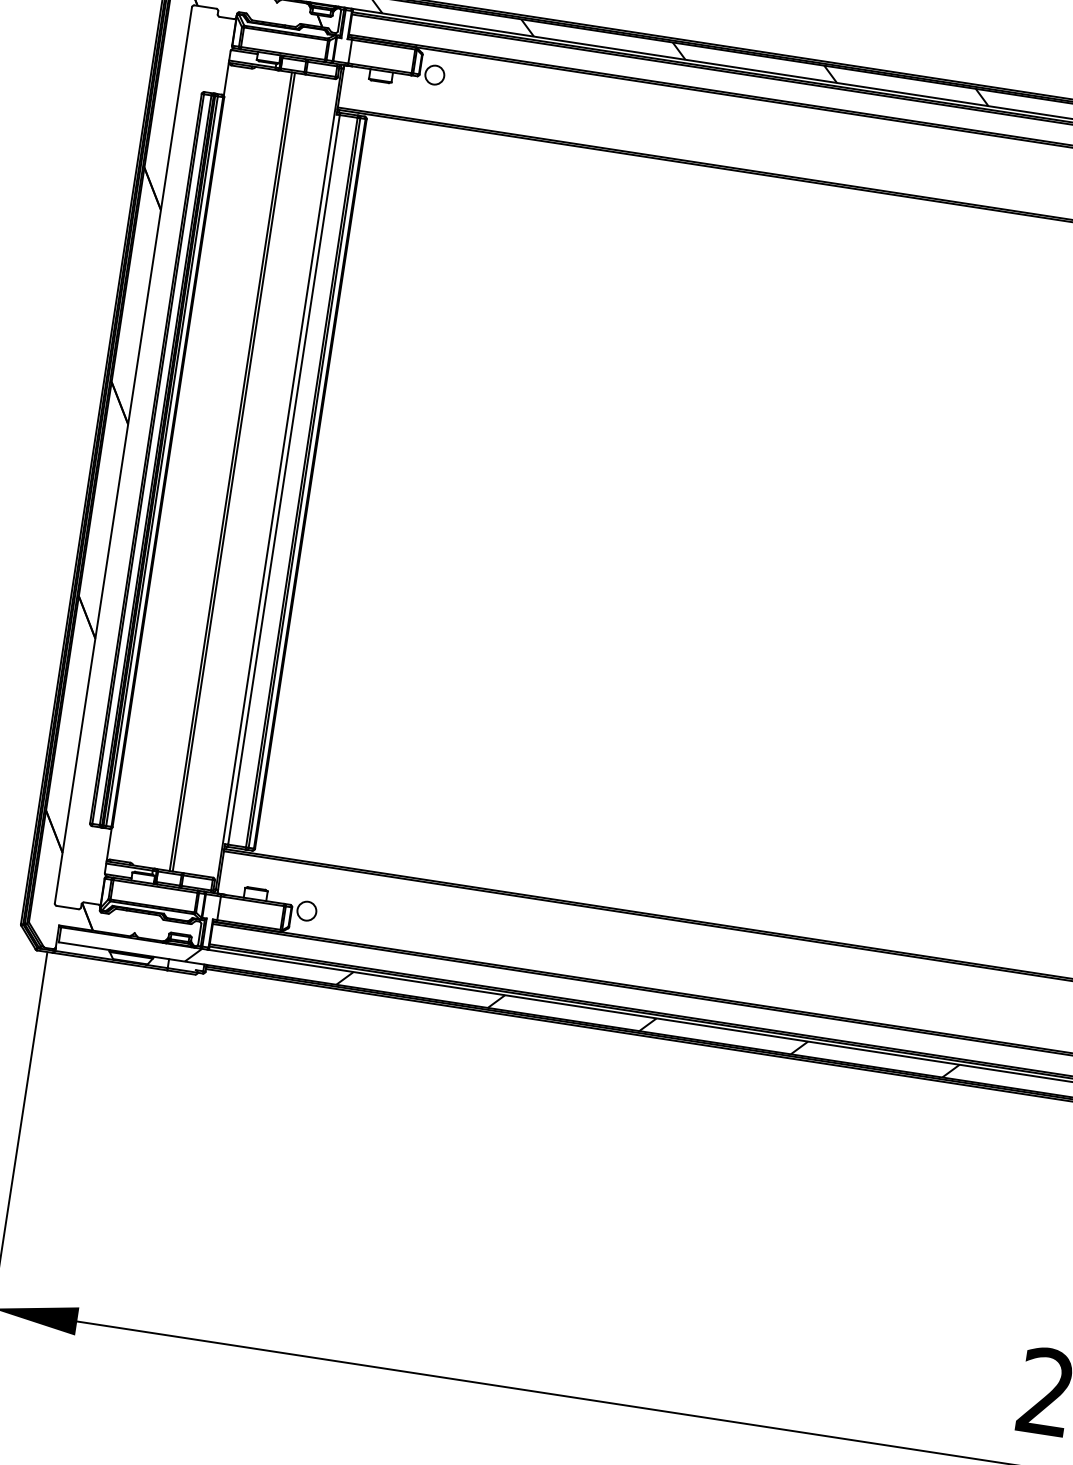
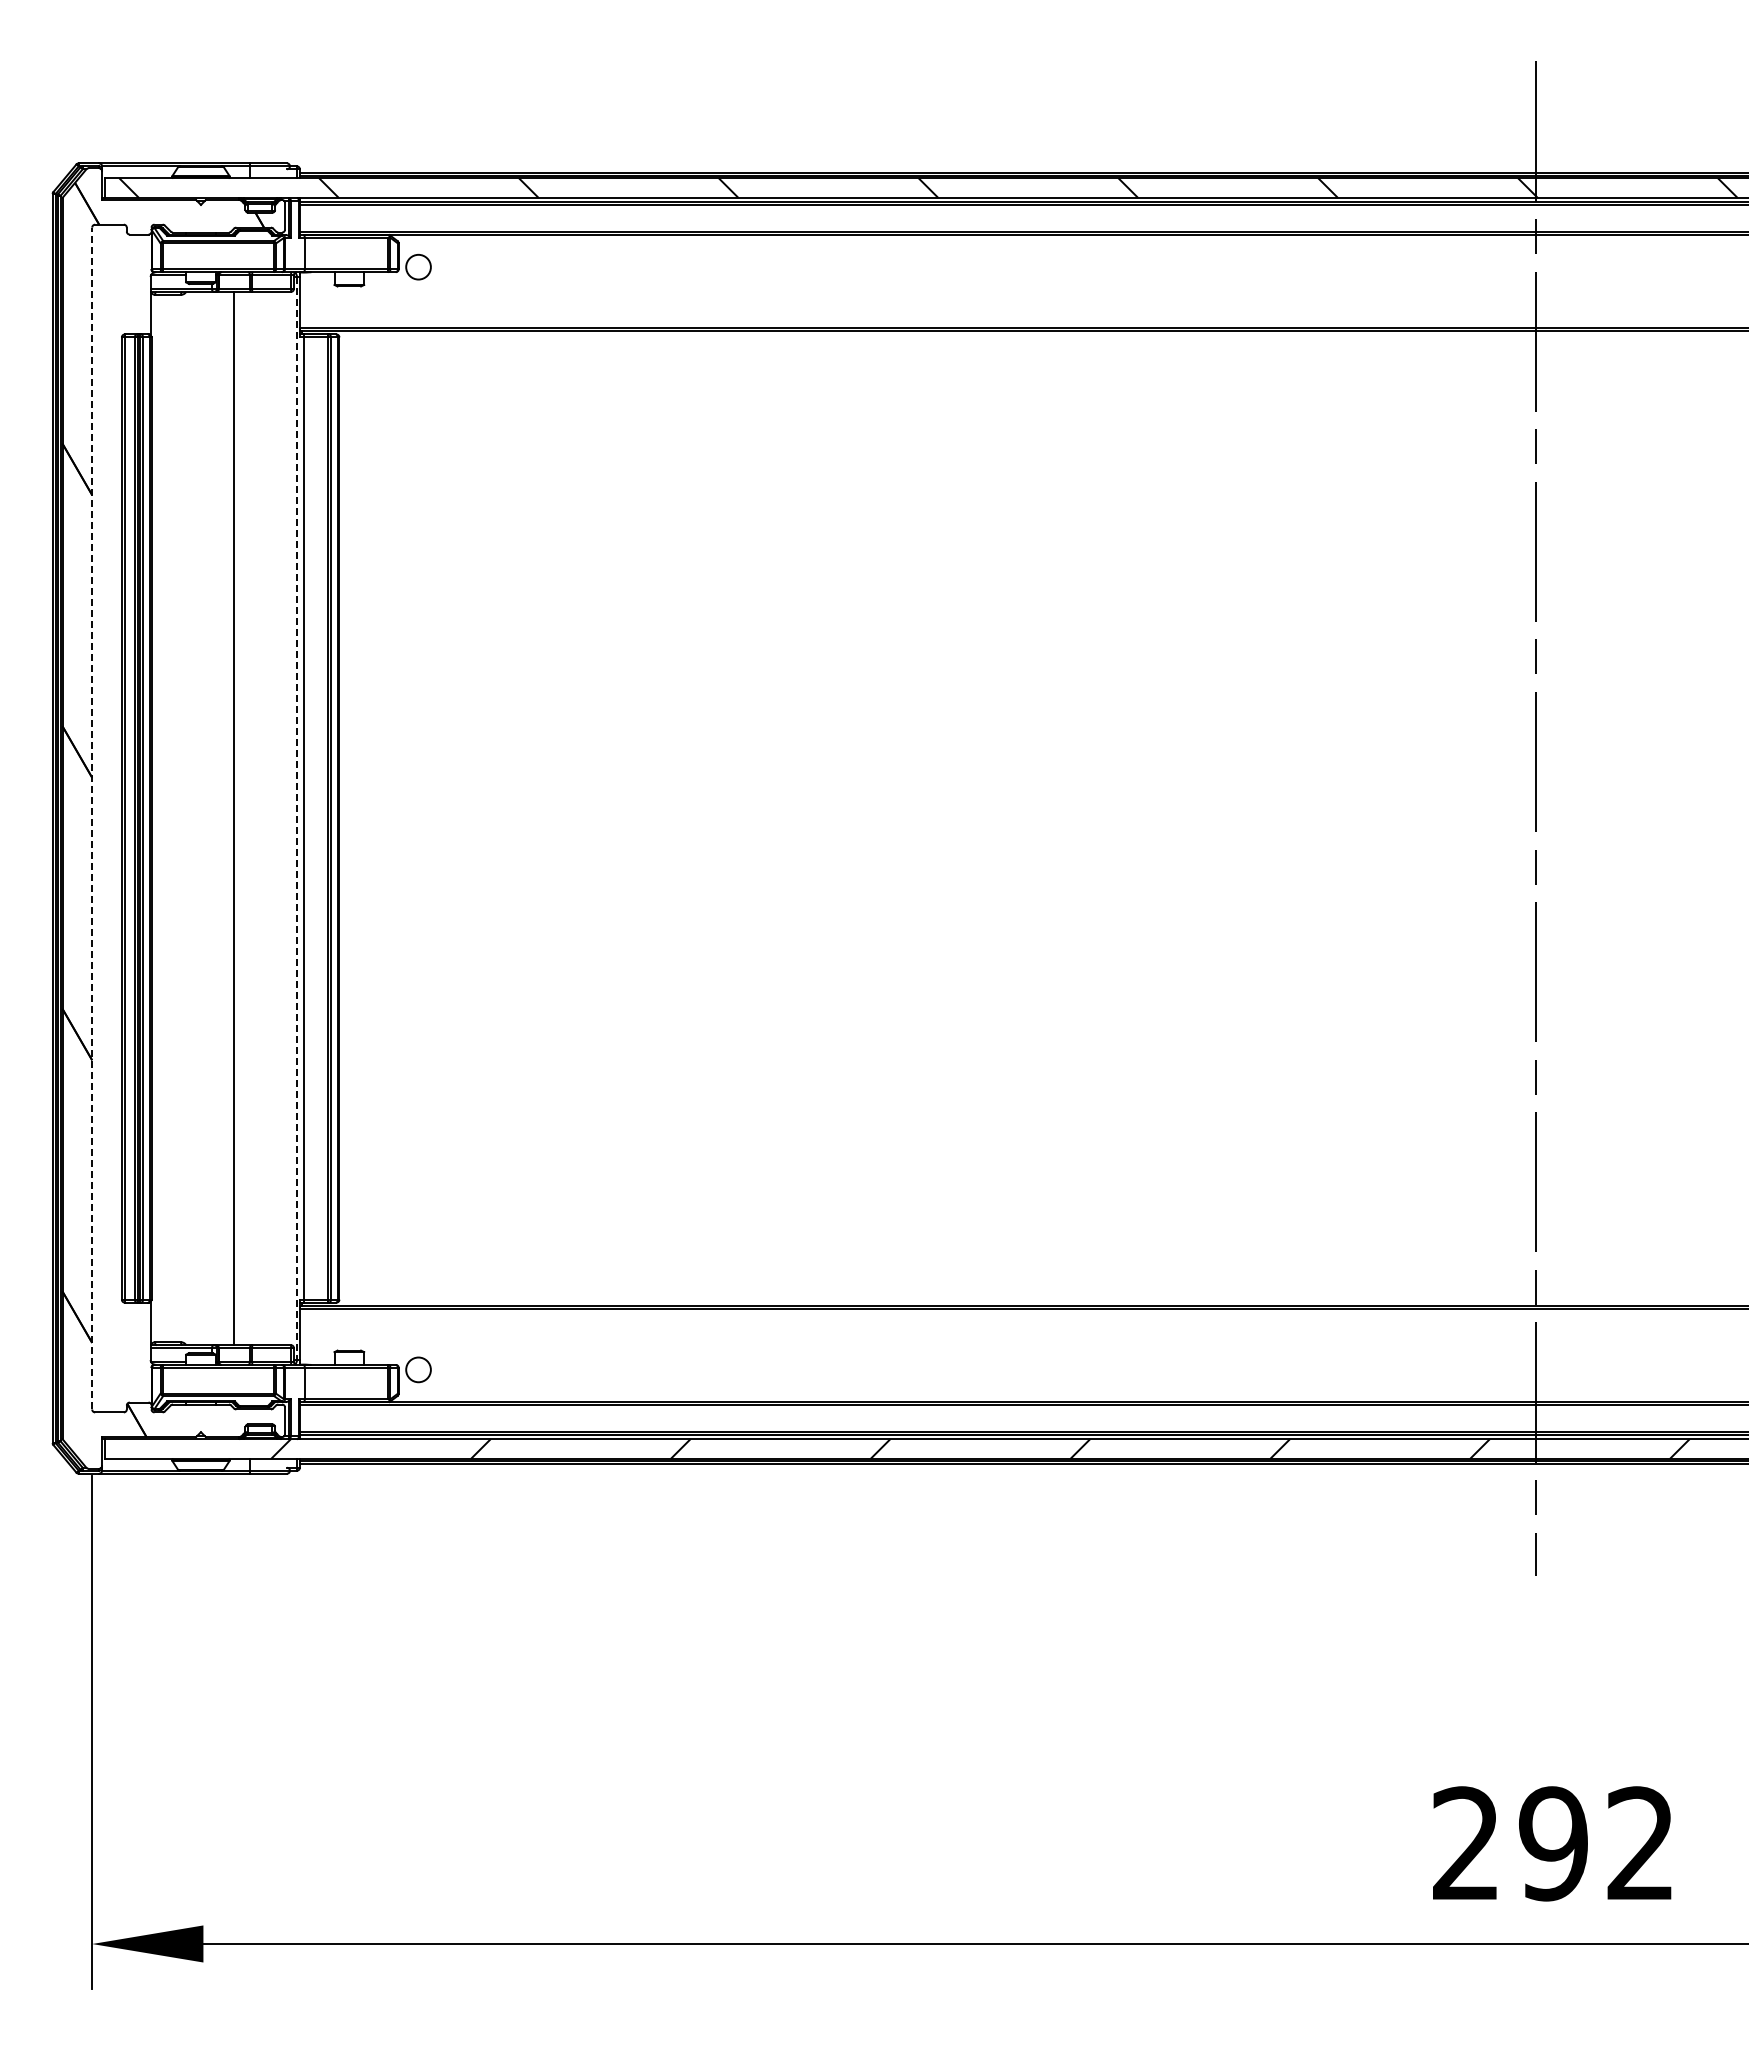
line: (123, 455) -> (92, 818), solid -> dashed
line: (233, 472) -> (237, 818), removed
line: (278, 479) -> (296, 819), solid -> dashed

